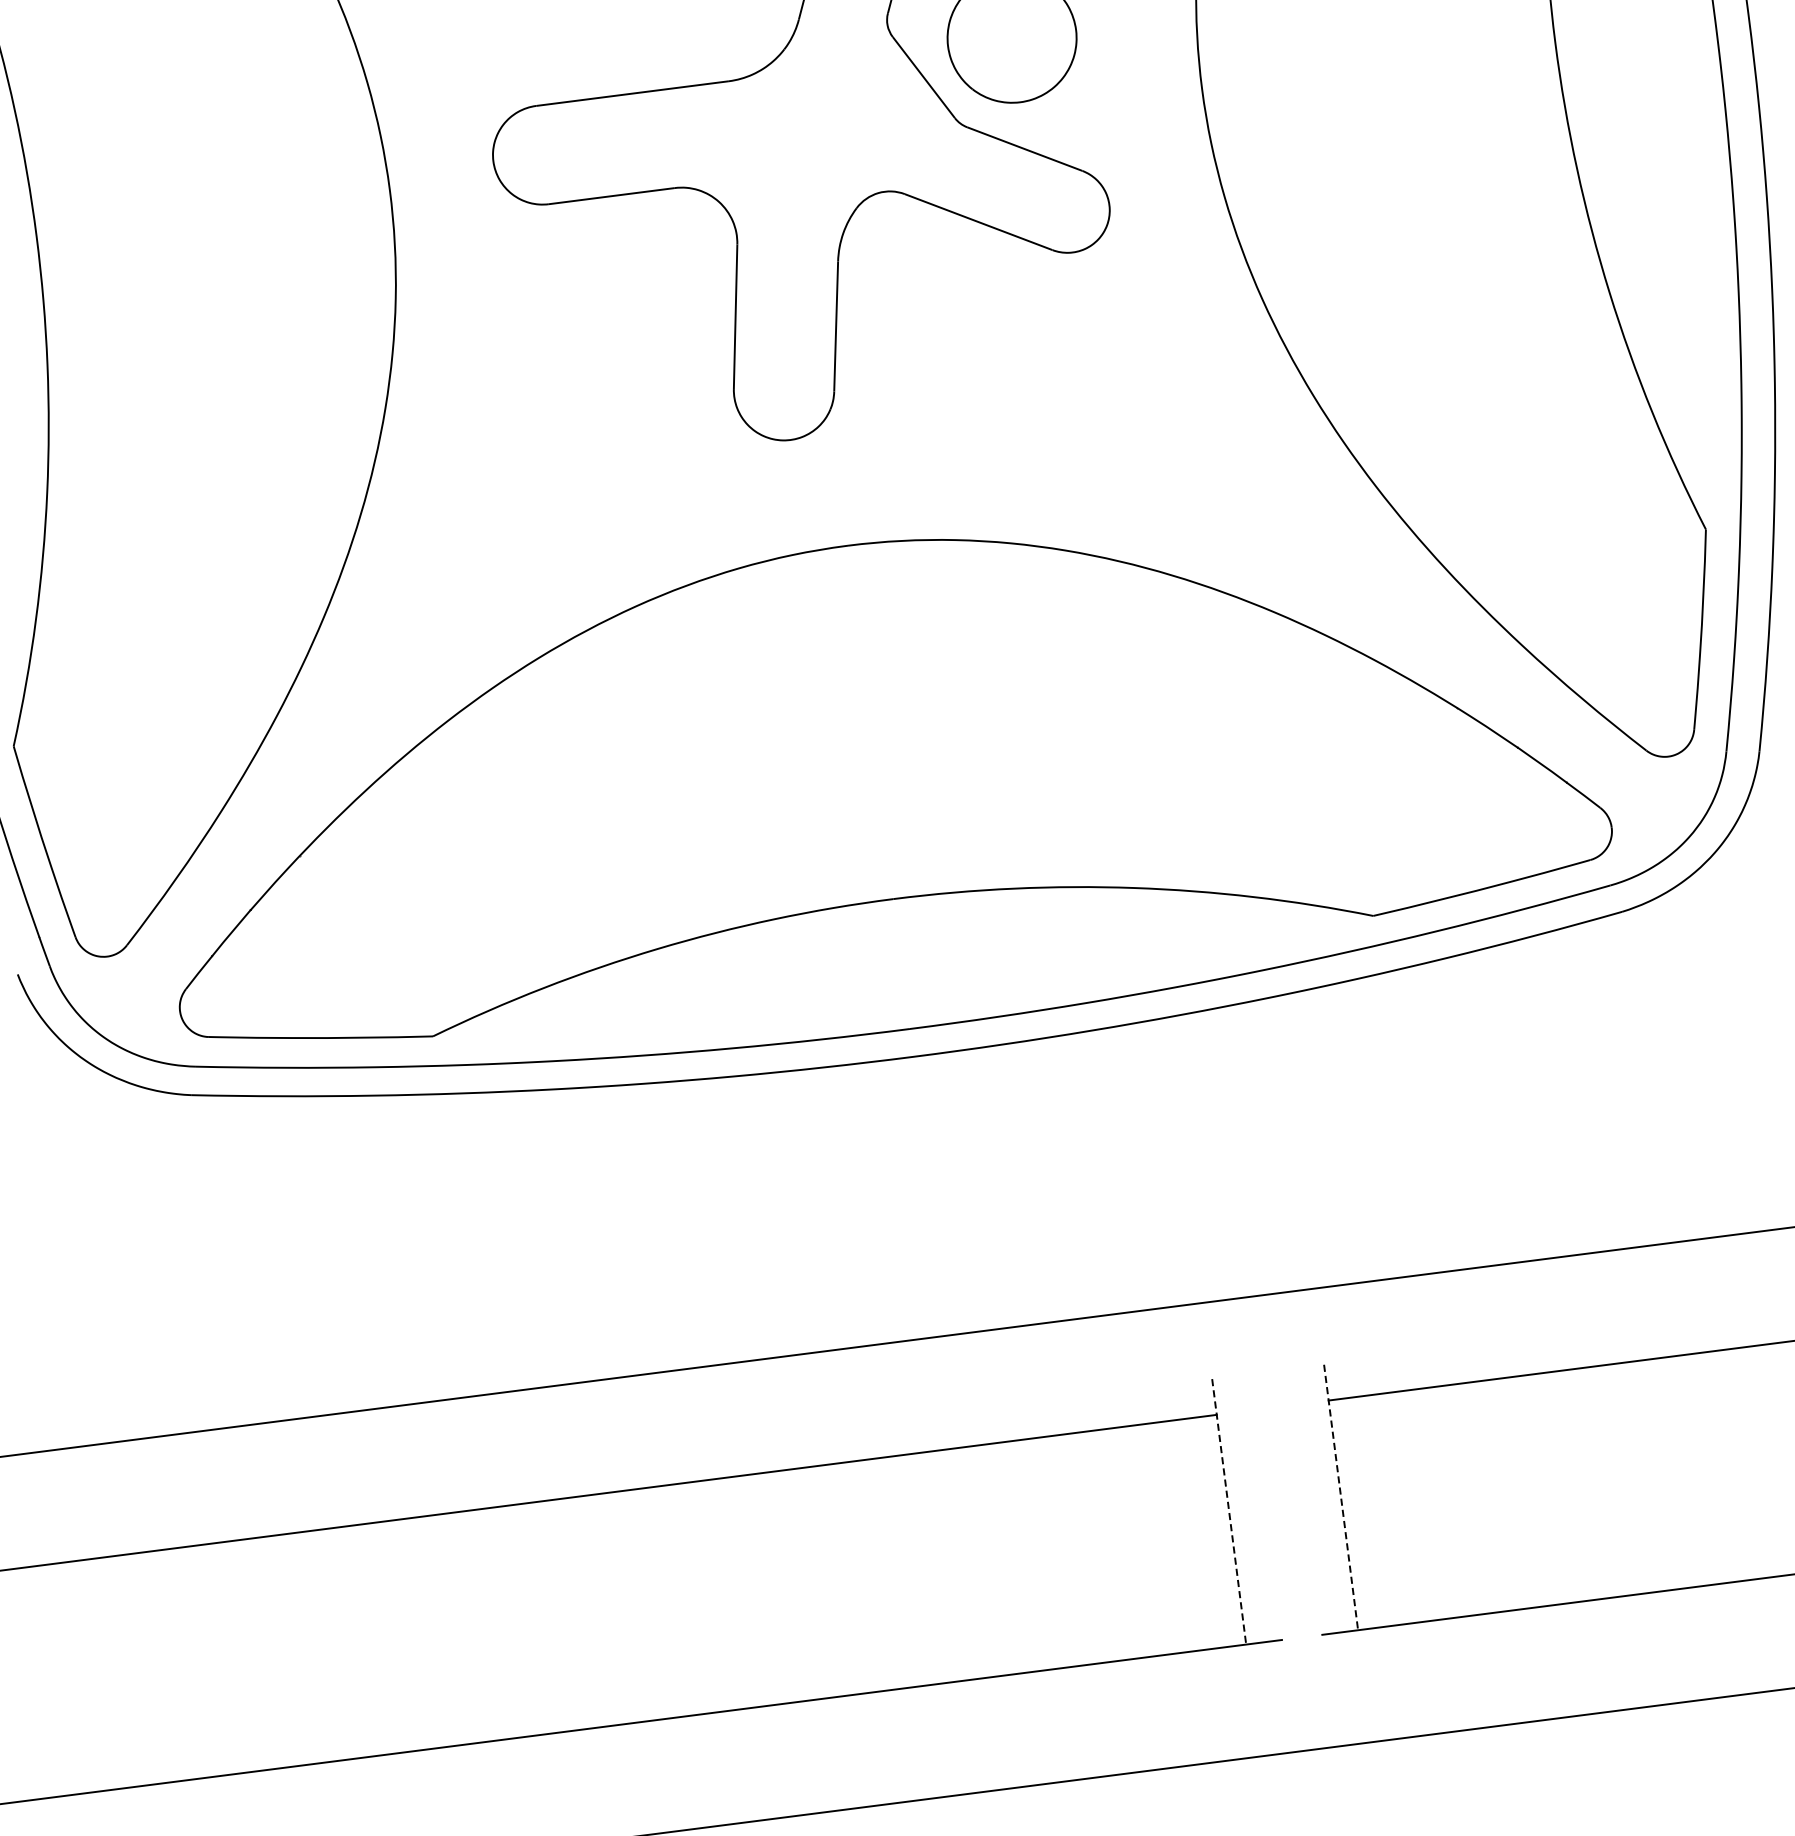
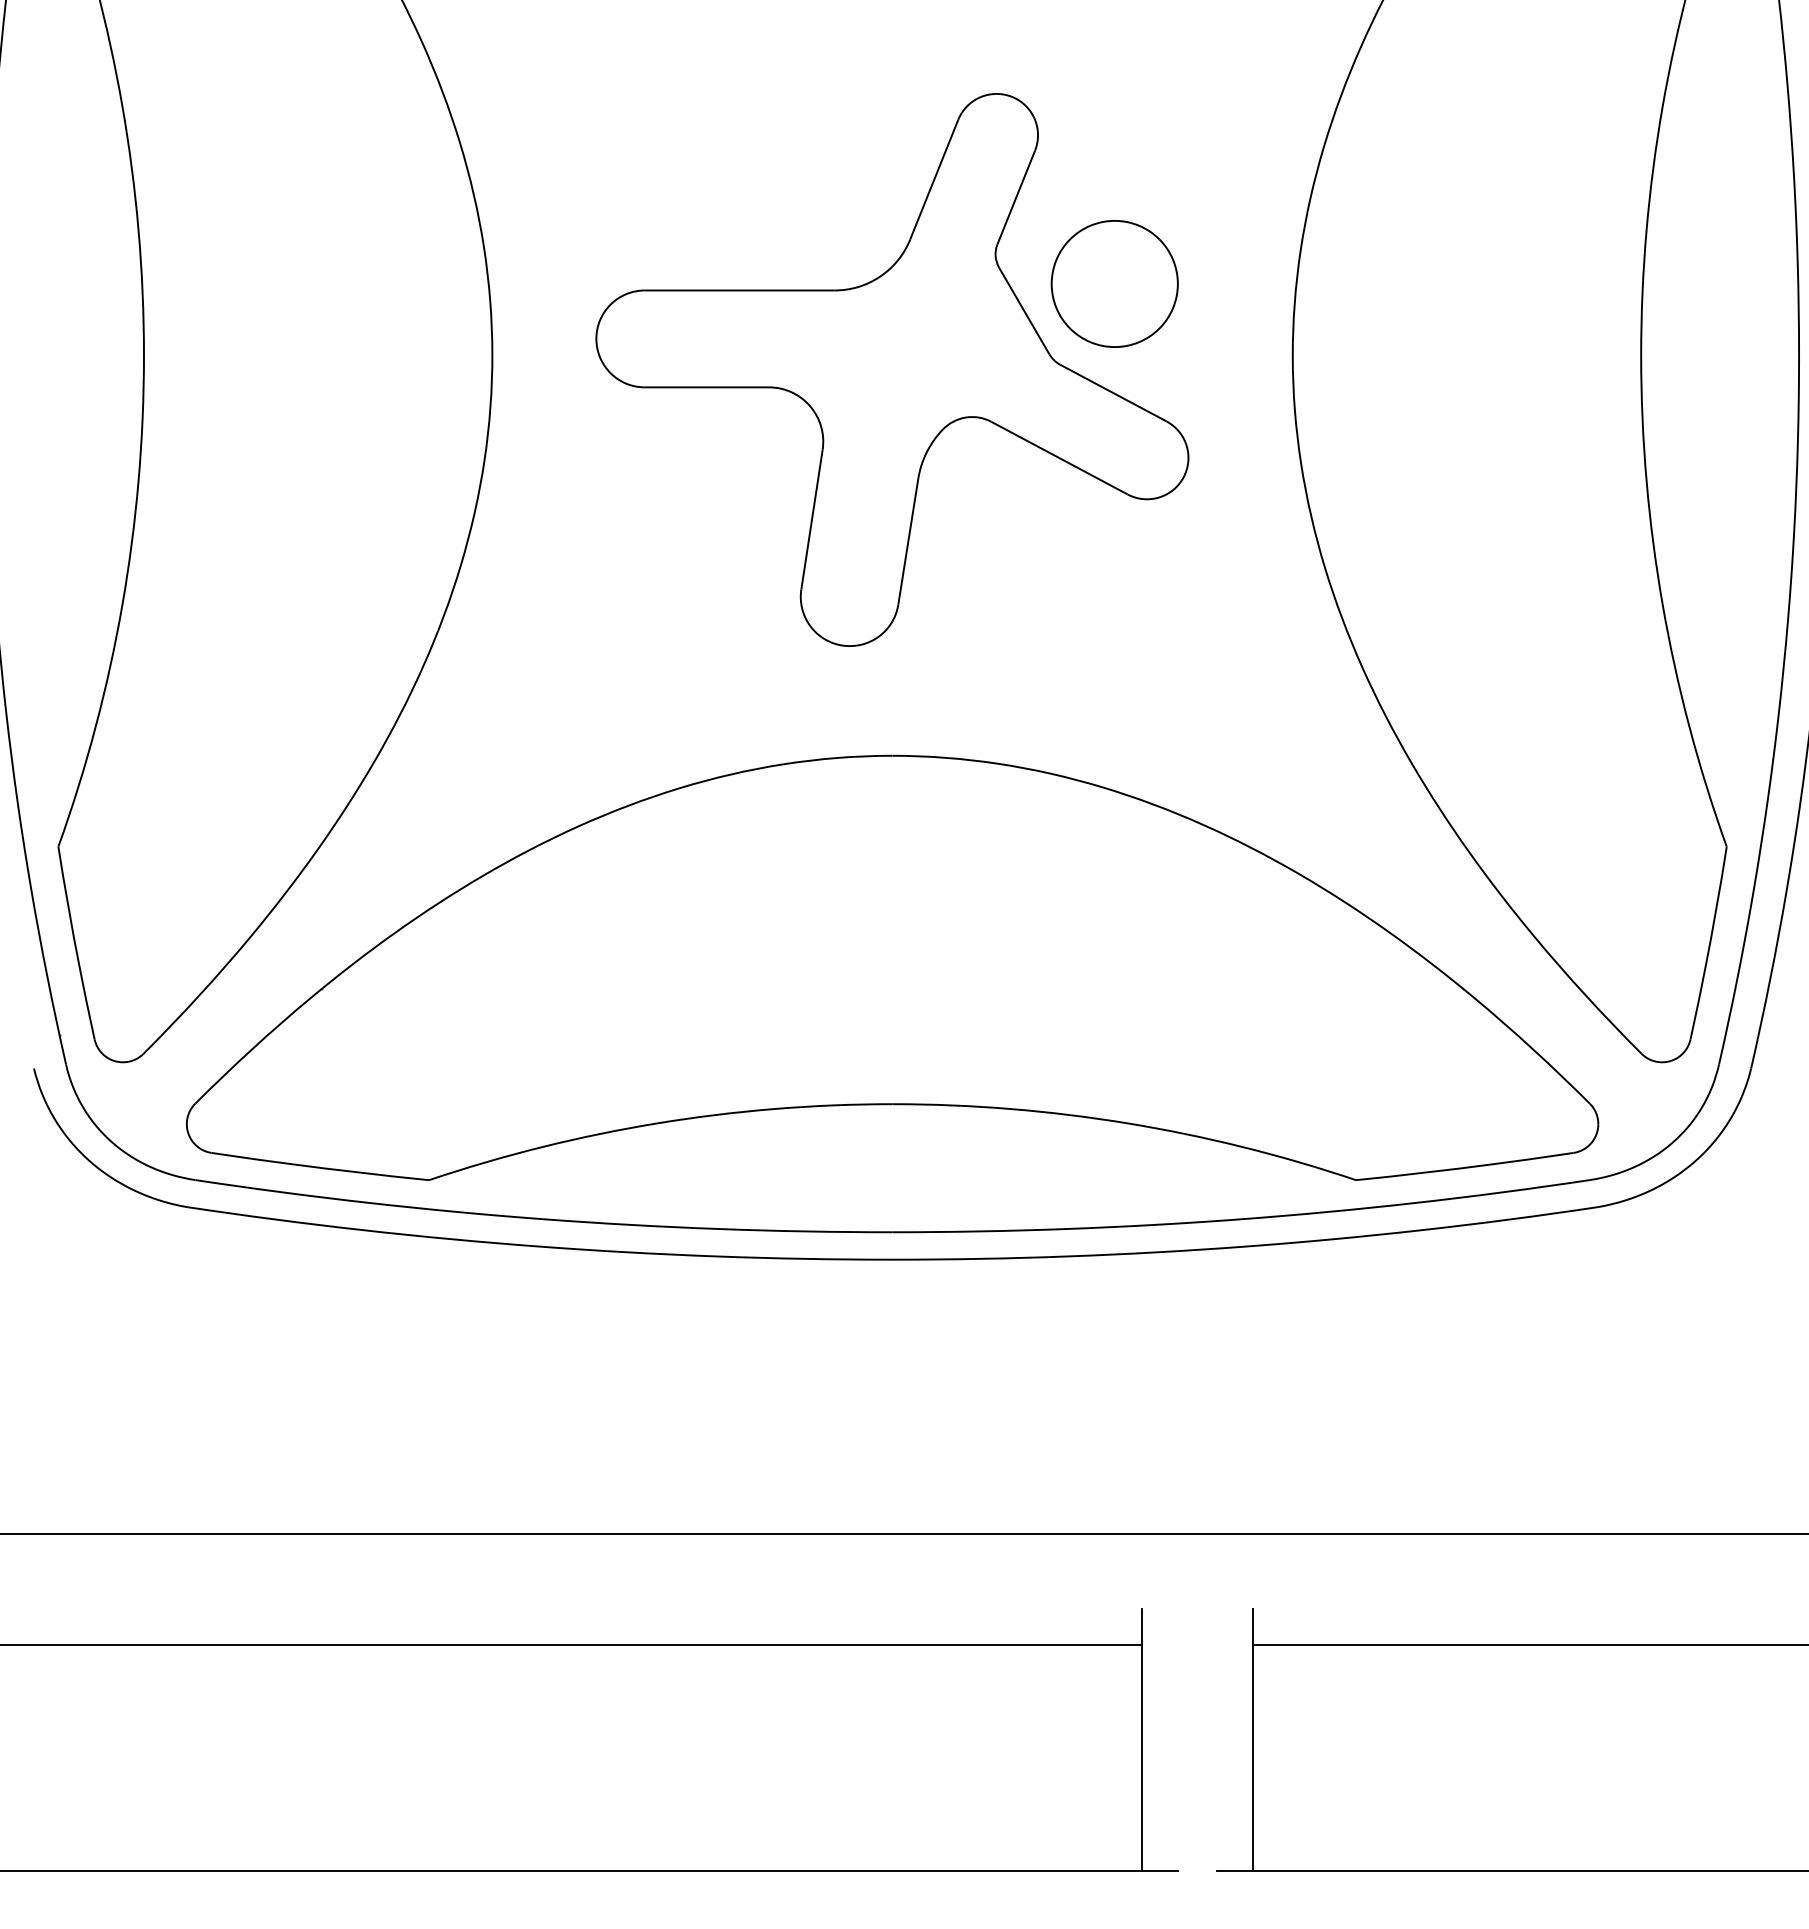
line: (1341, 1497) -> (1252, 1740), dashed -> solid
line: (1229, 1512) -> (1142, 1740), dashed -> solid

